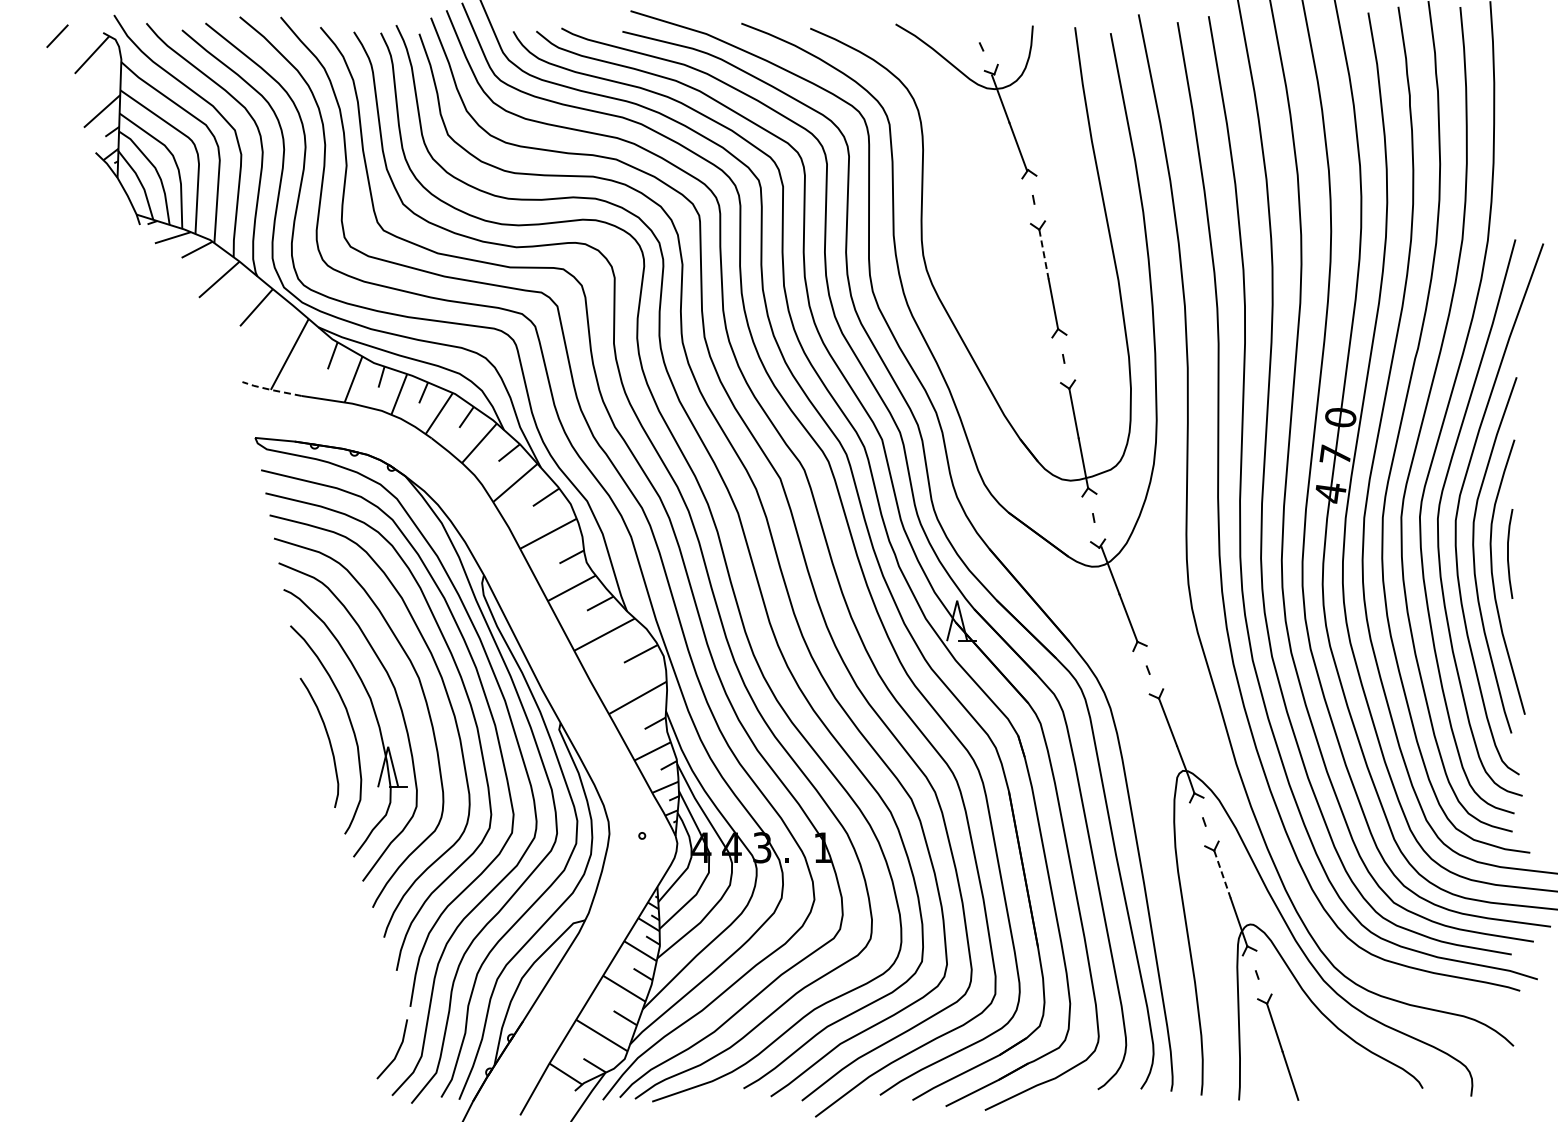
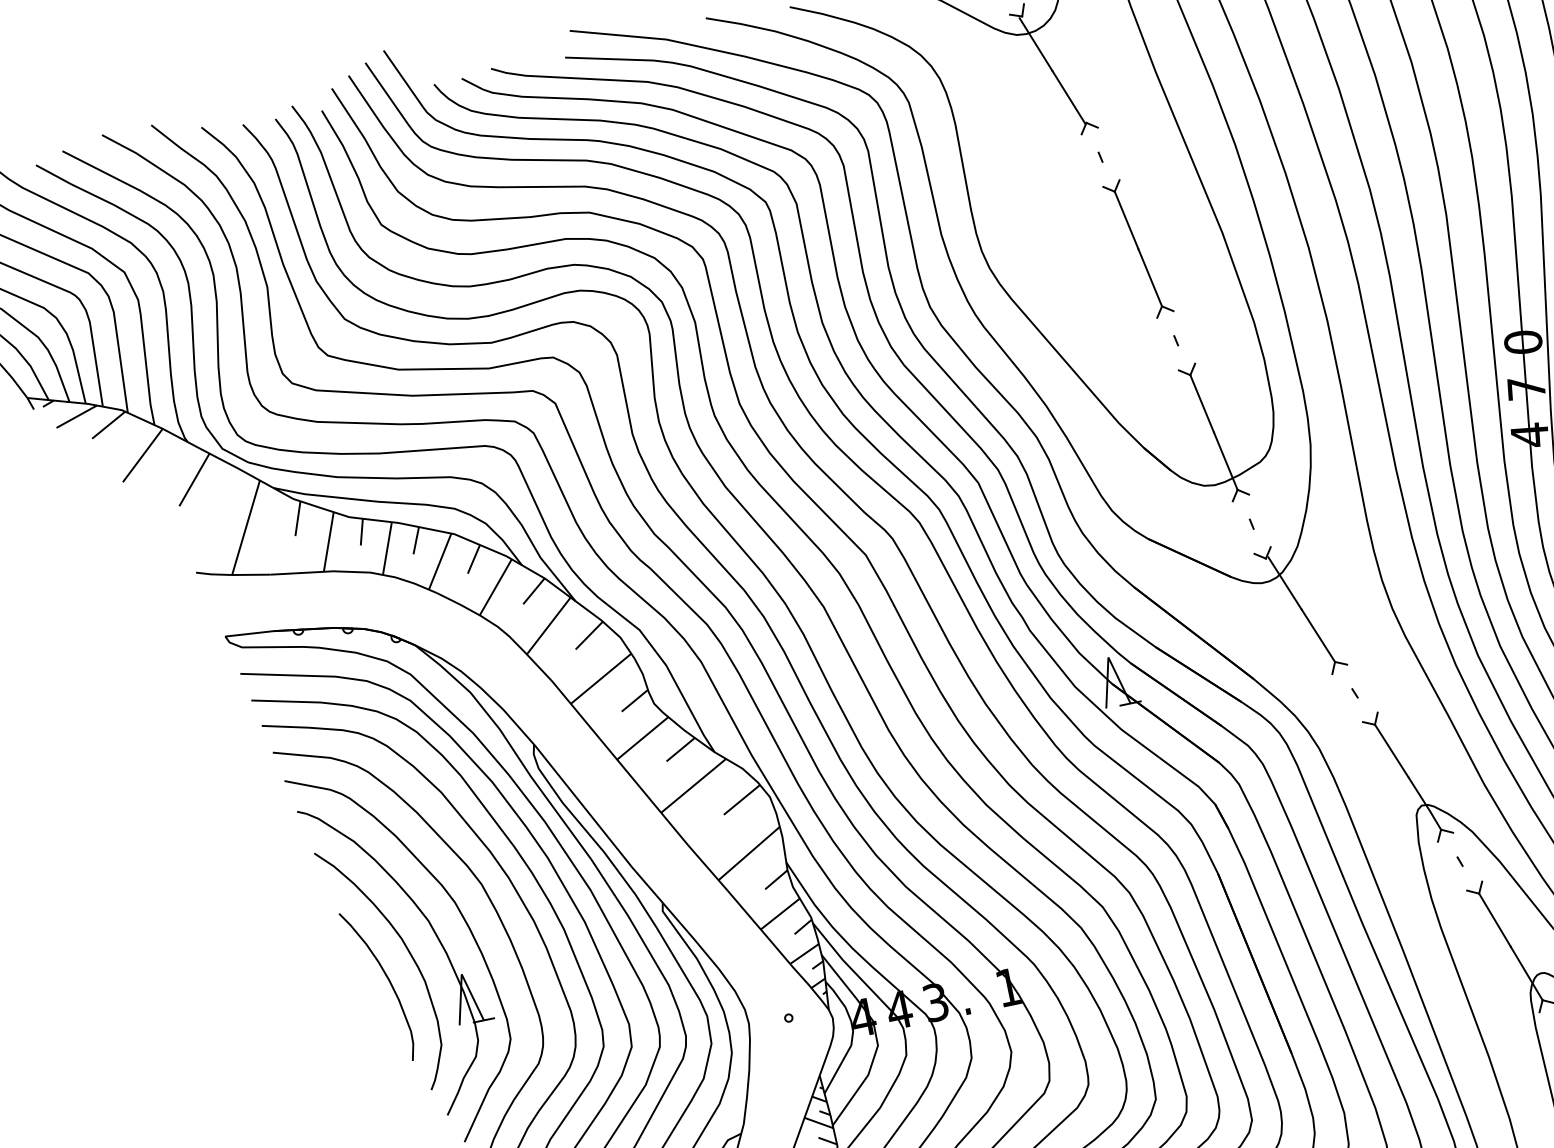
line: (1044, 255) -> (1127, 221), dashed -> solid
line: (270, 389) -> (231, 574), dashed -> solid
line: (1222, 875) -> (1495, 921), dashed -> solid

